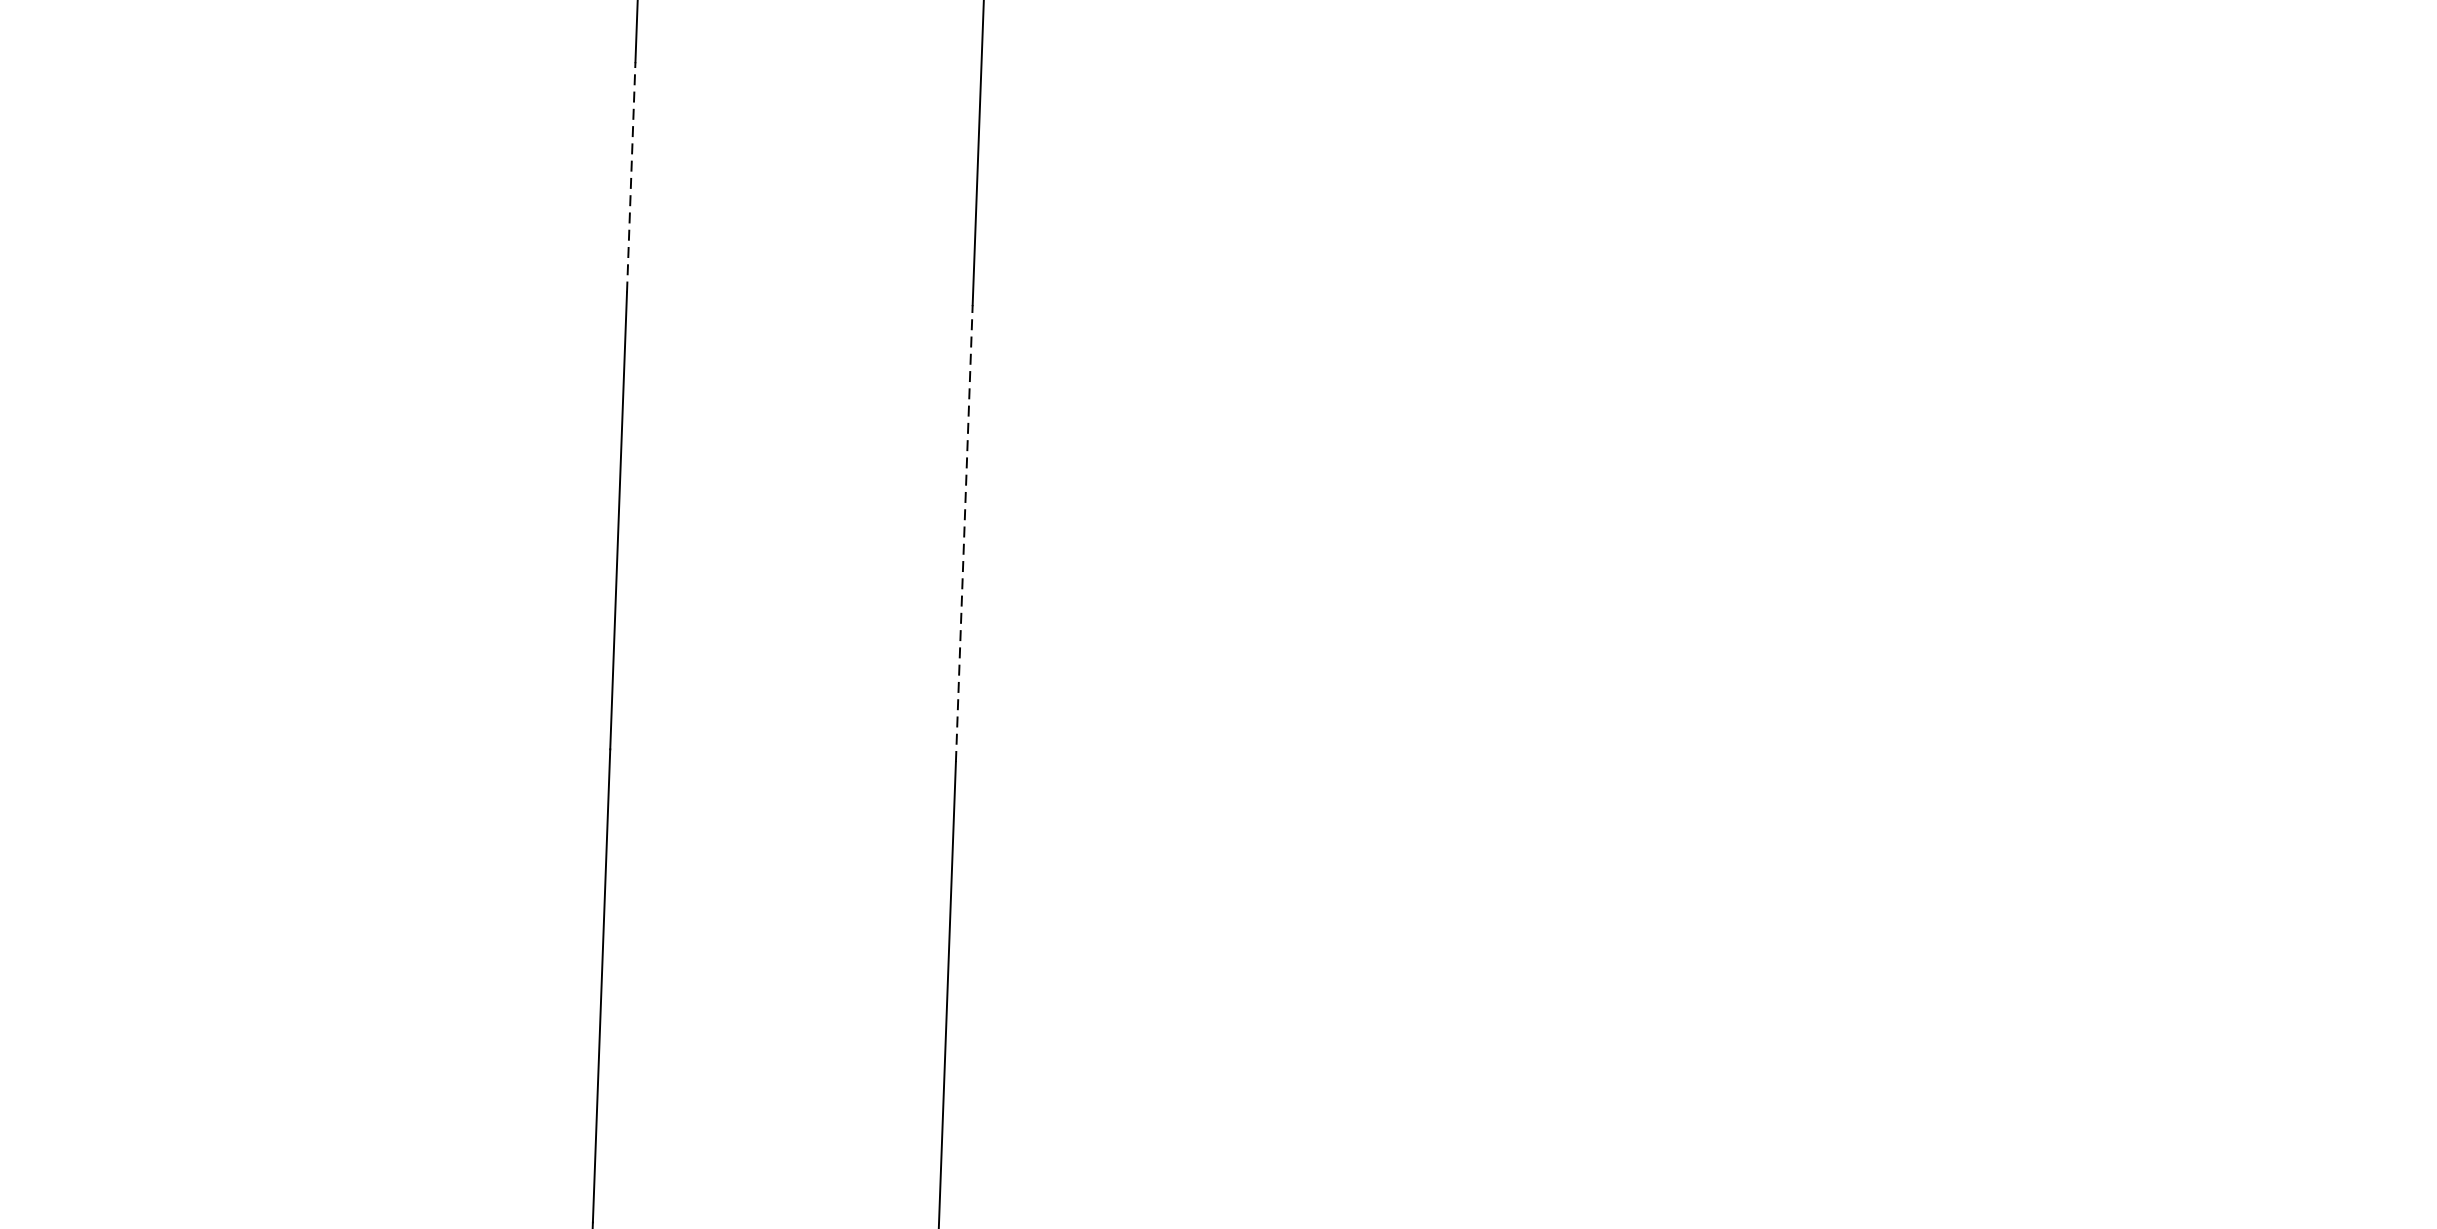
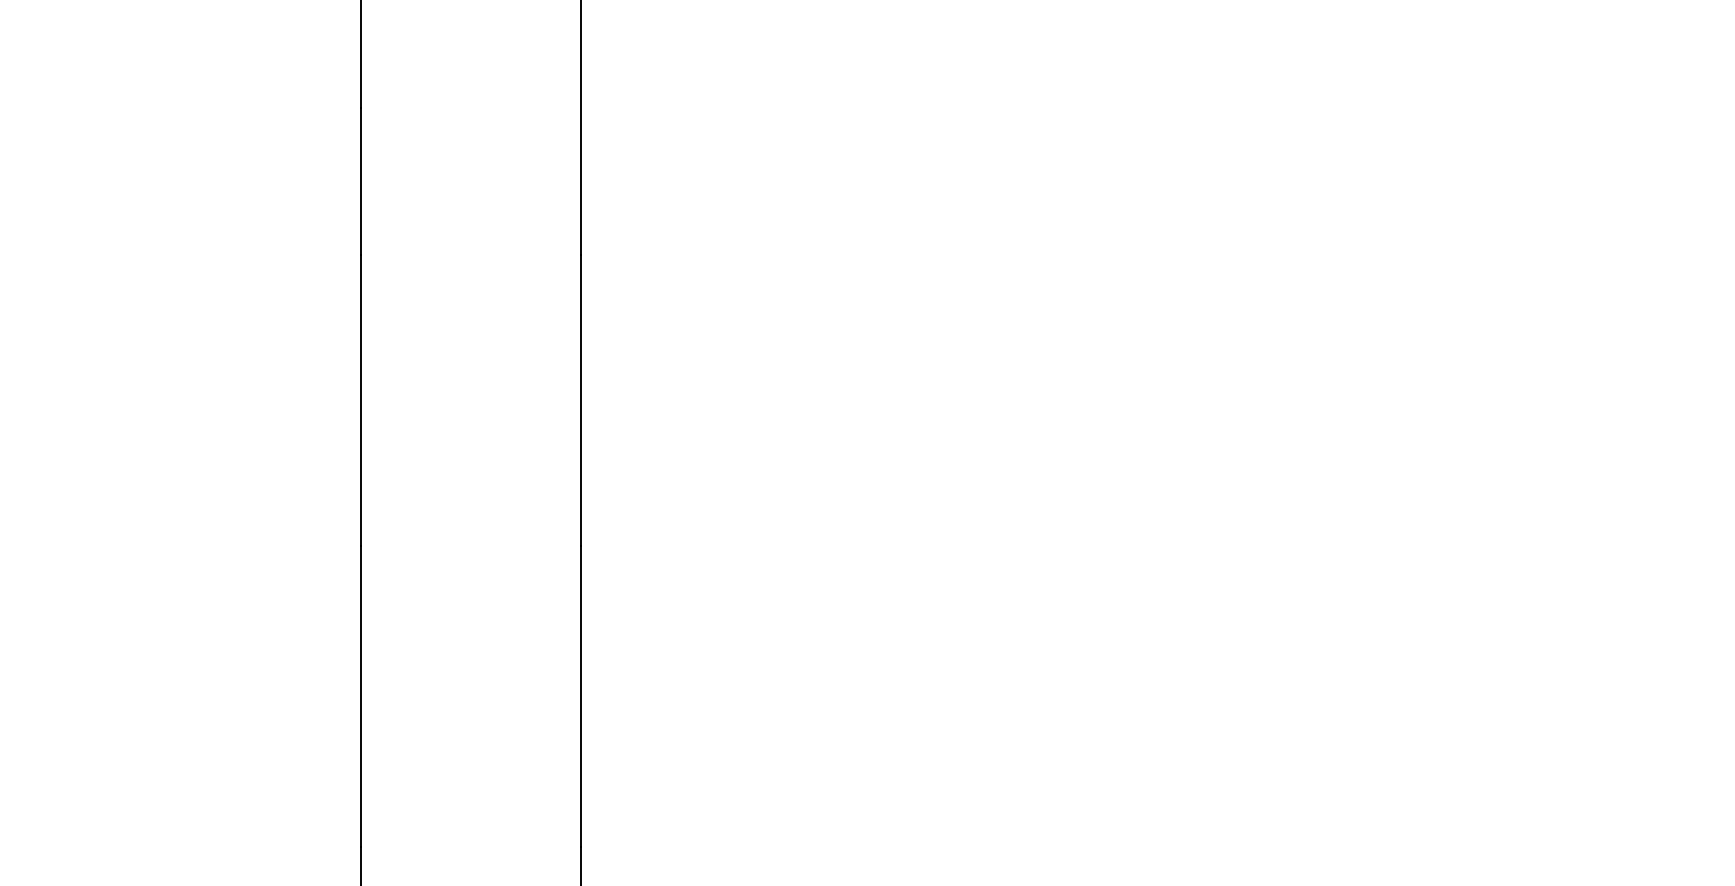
line: (631, 176) -> (361, 180), dashed -> solid
line: (964, 532) -> (581, 399), dashed -> solid

